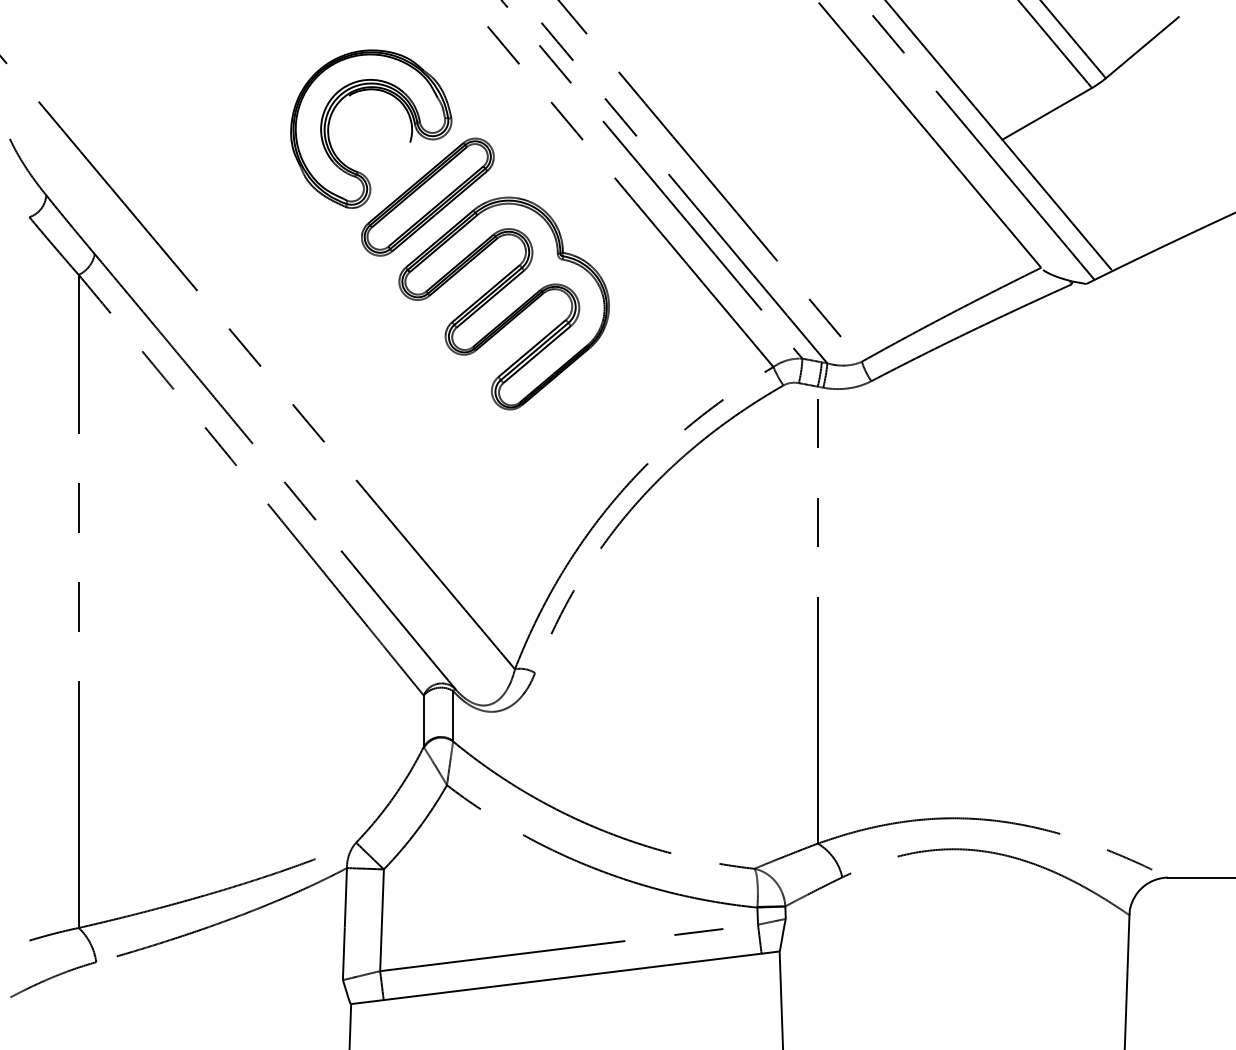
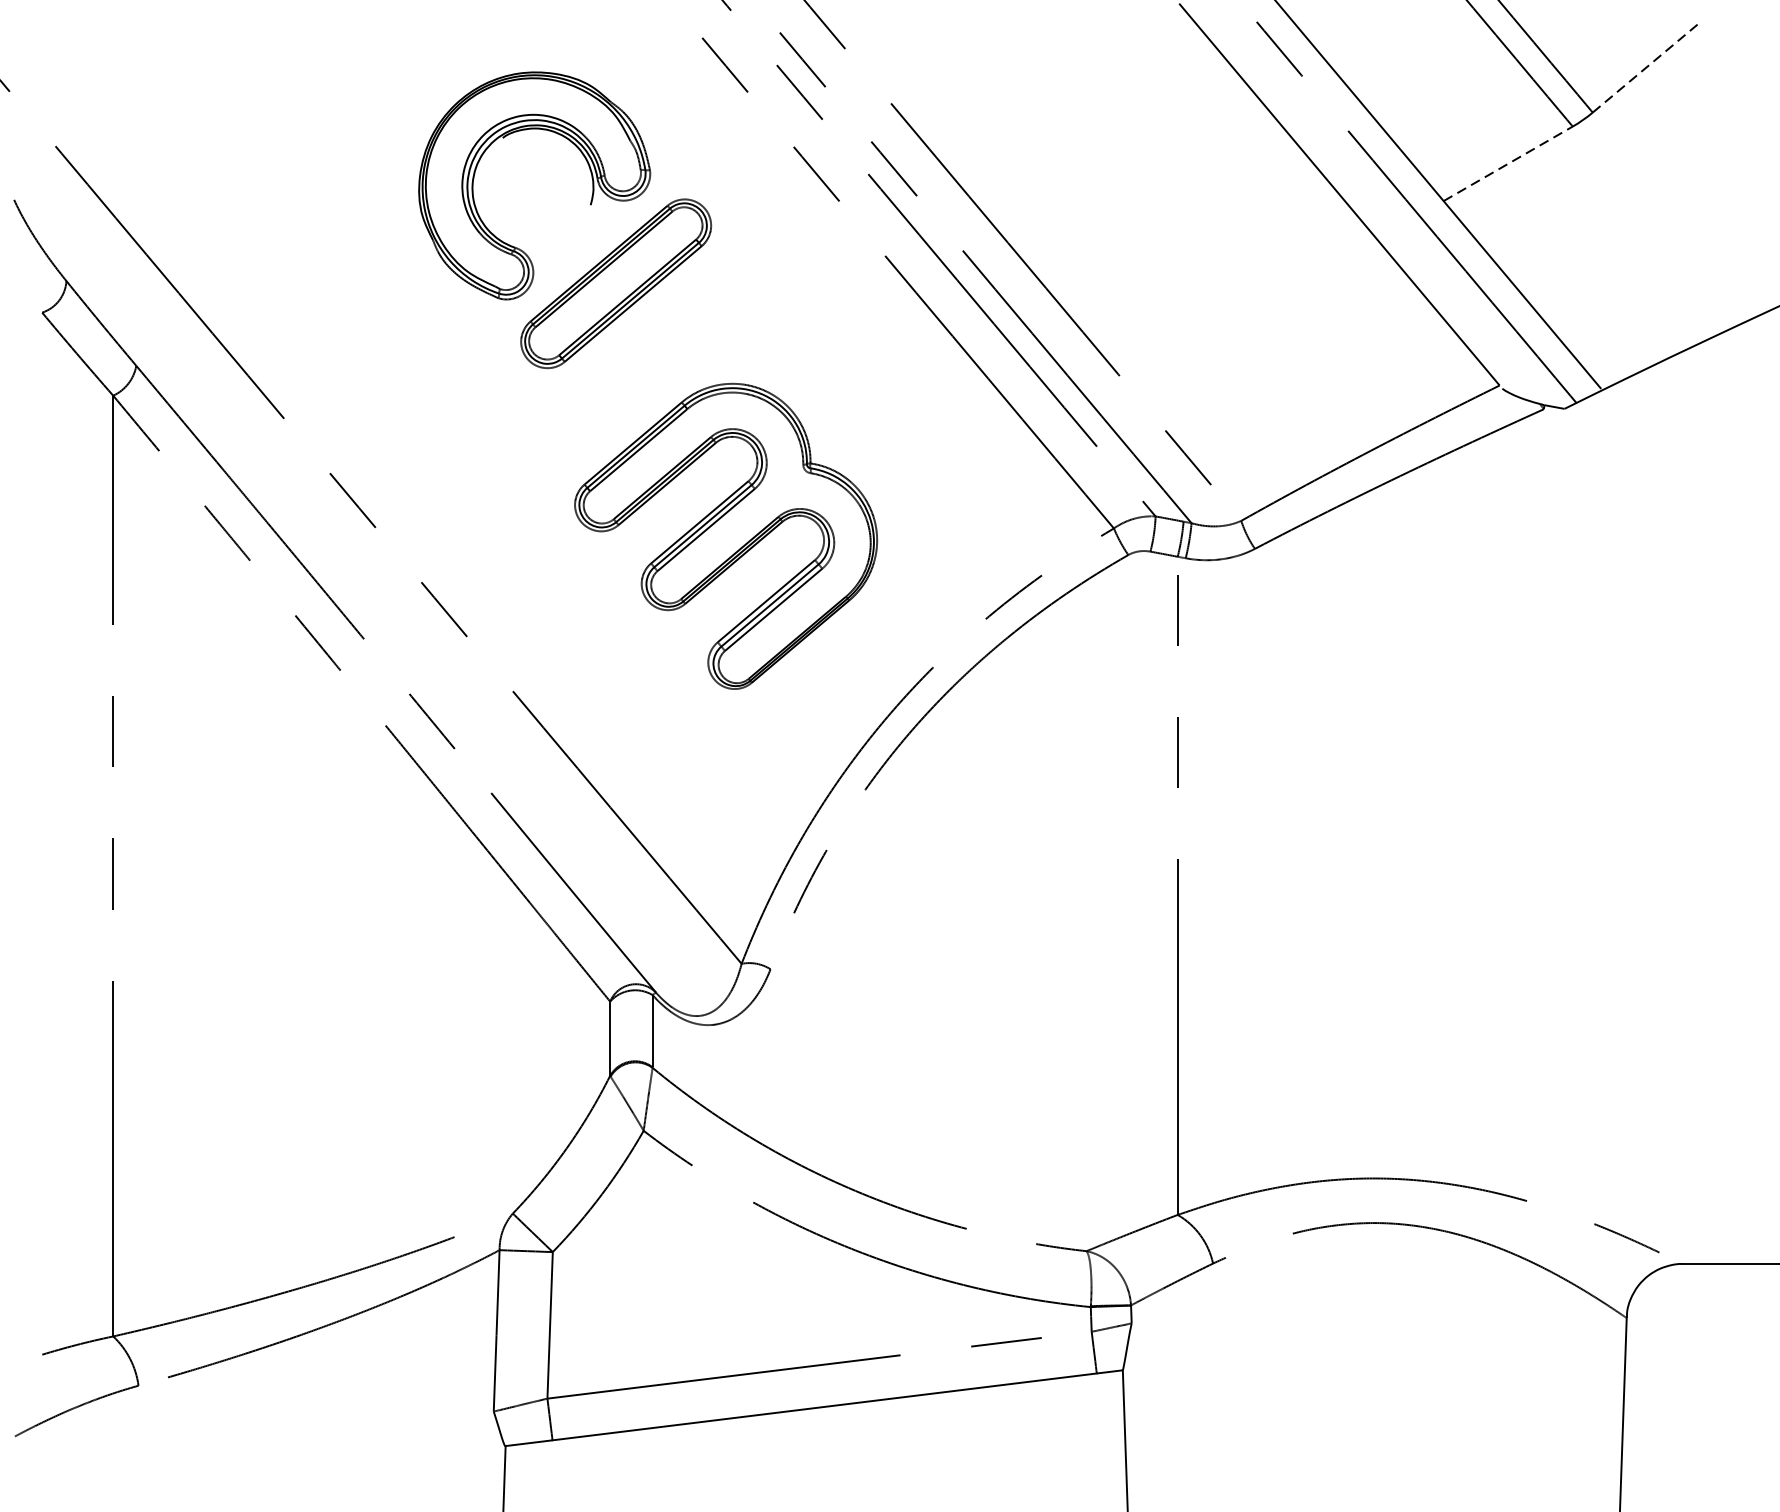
line: (1142, 47) -> (1645, 68), solid -> dashed
line: (1047, 113) -> (1508, 163), solid -> dashed
part: (503, 303) -> (725, 536), moved

